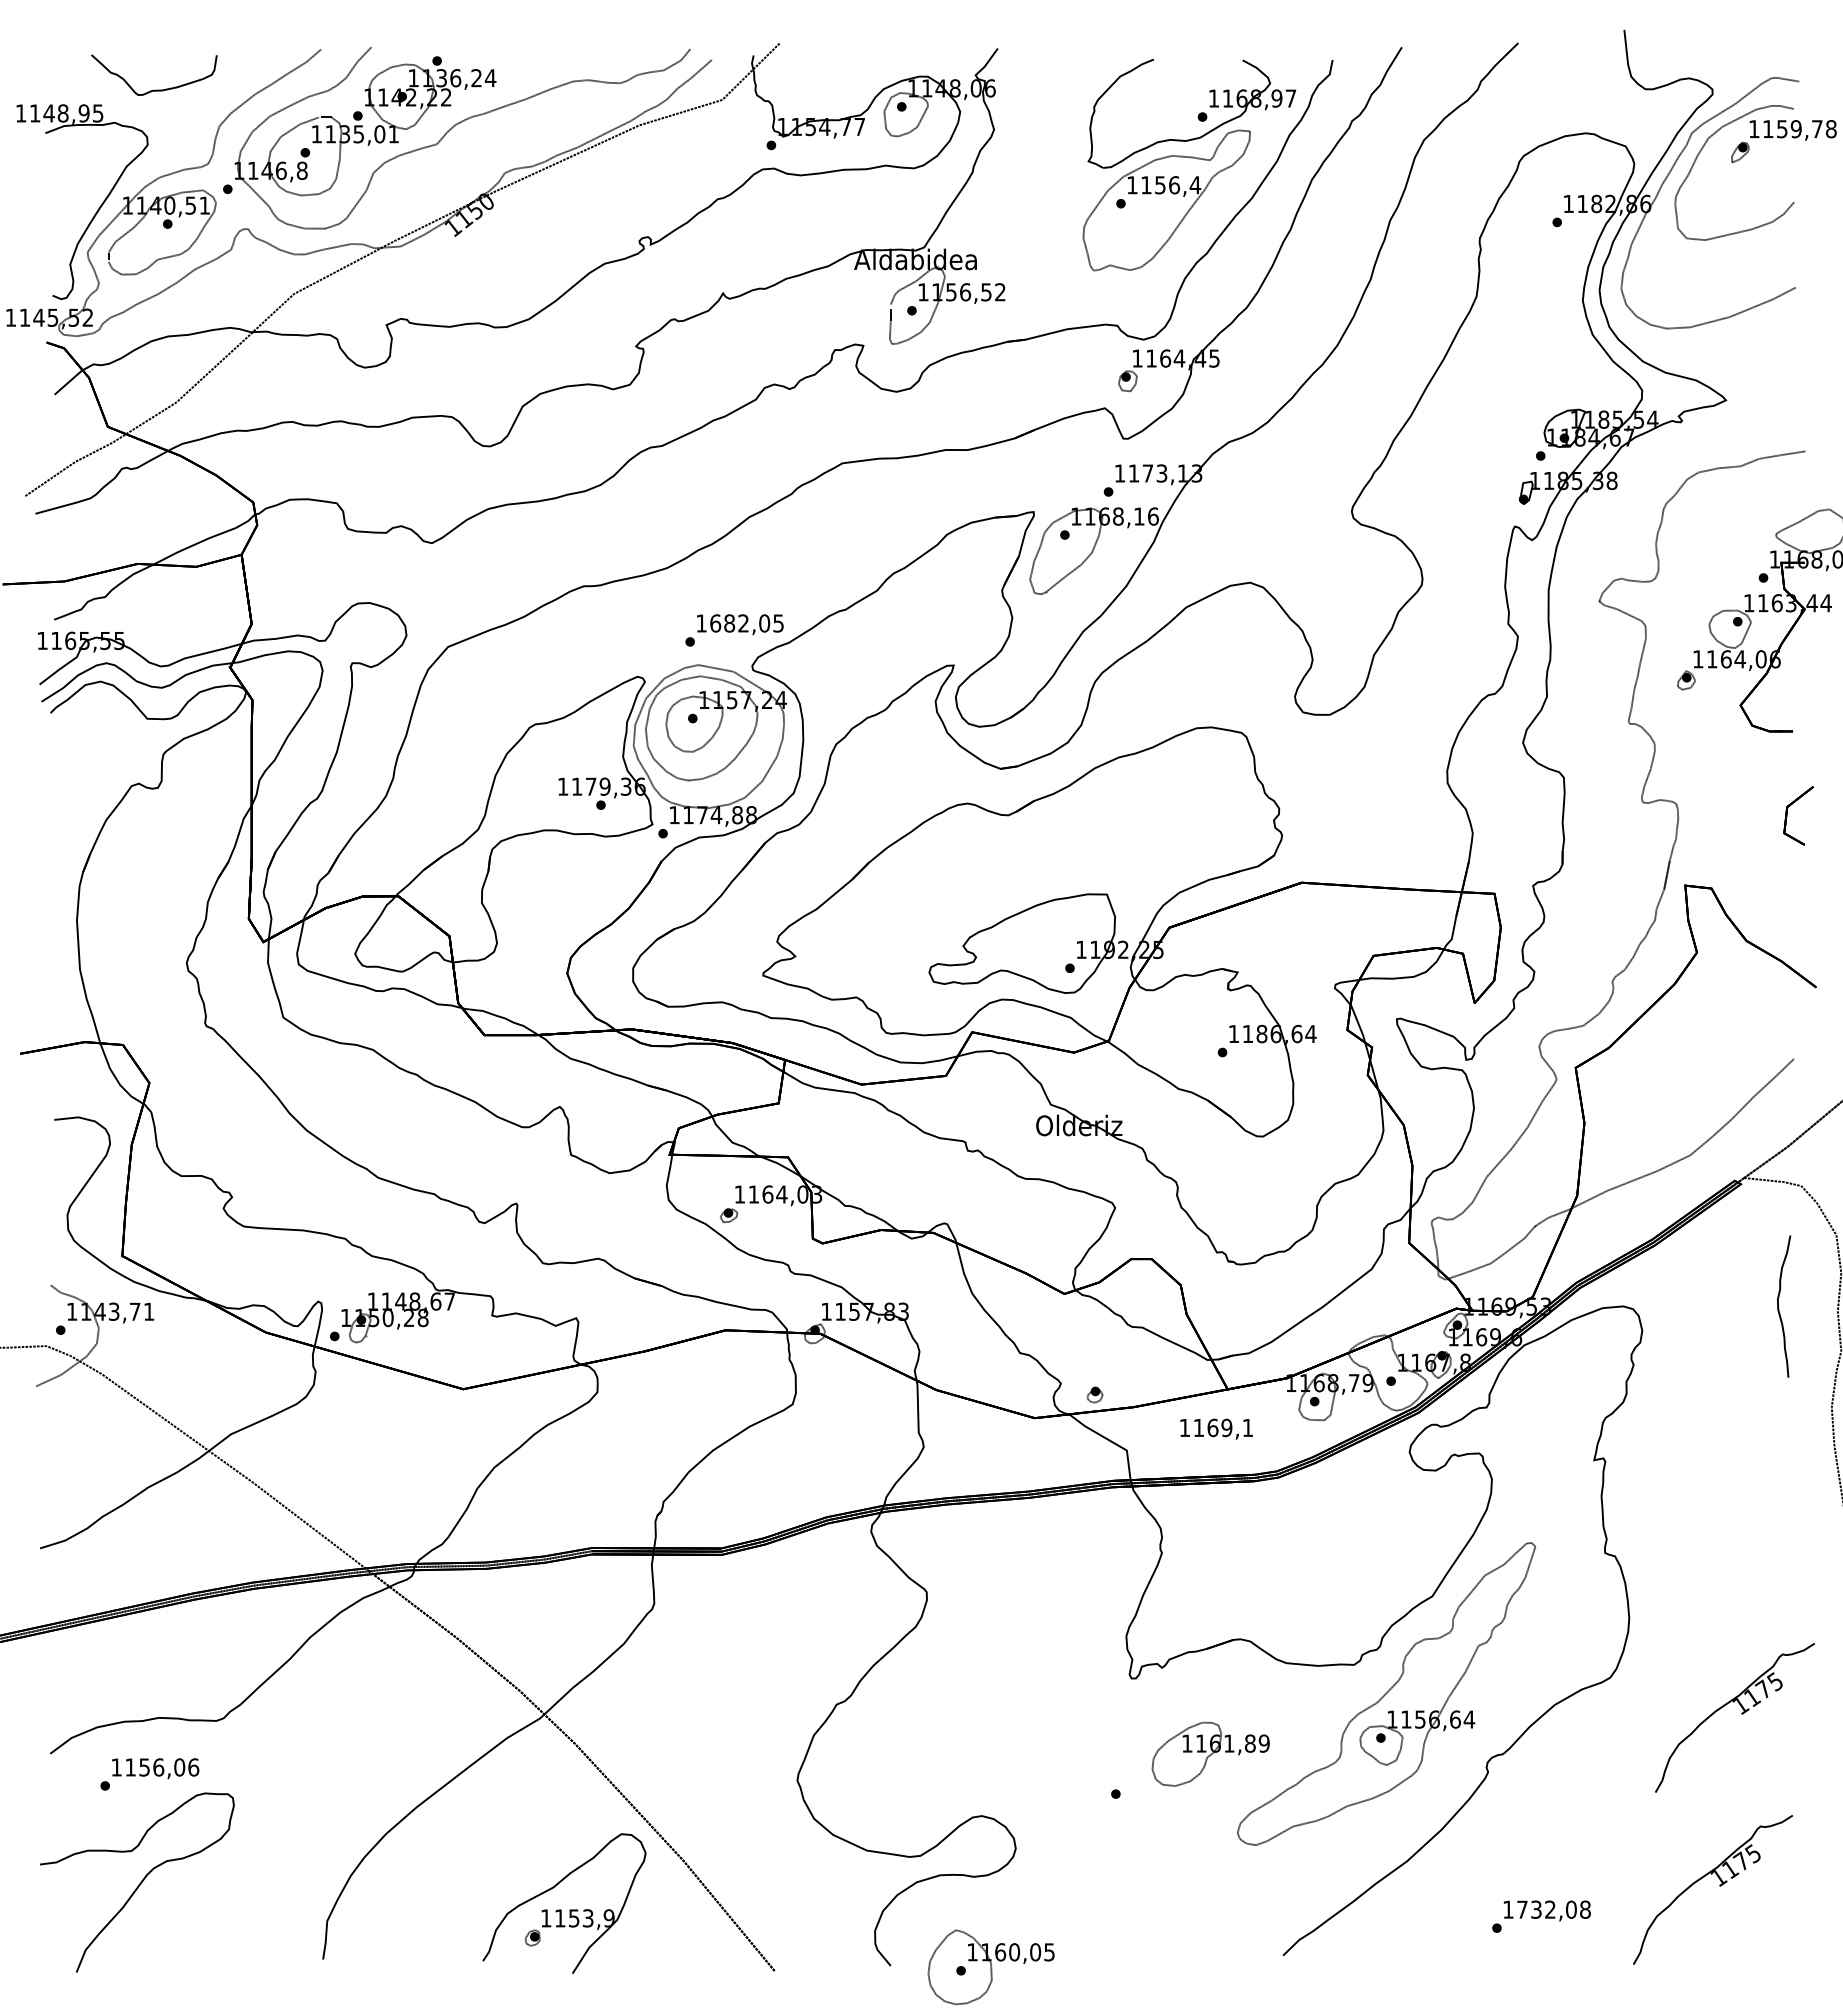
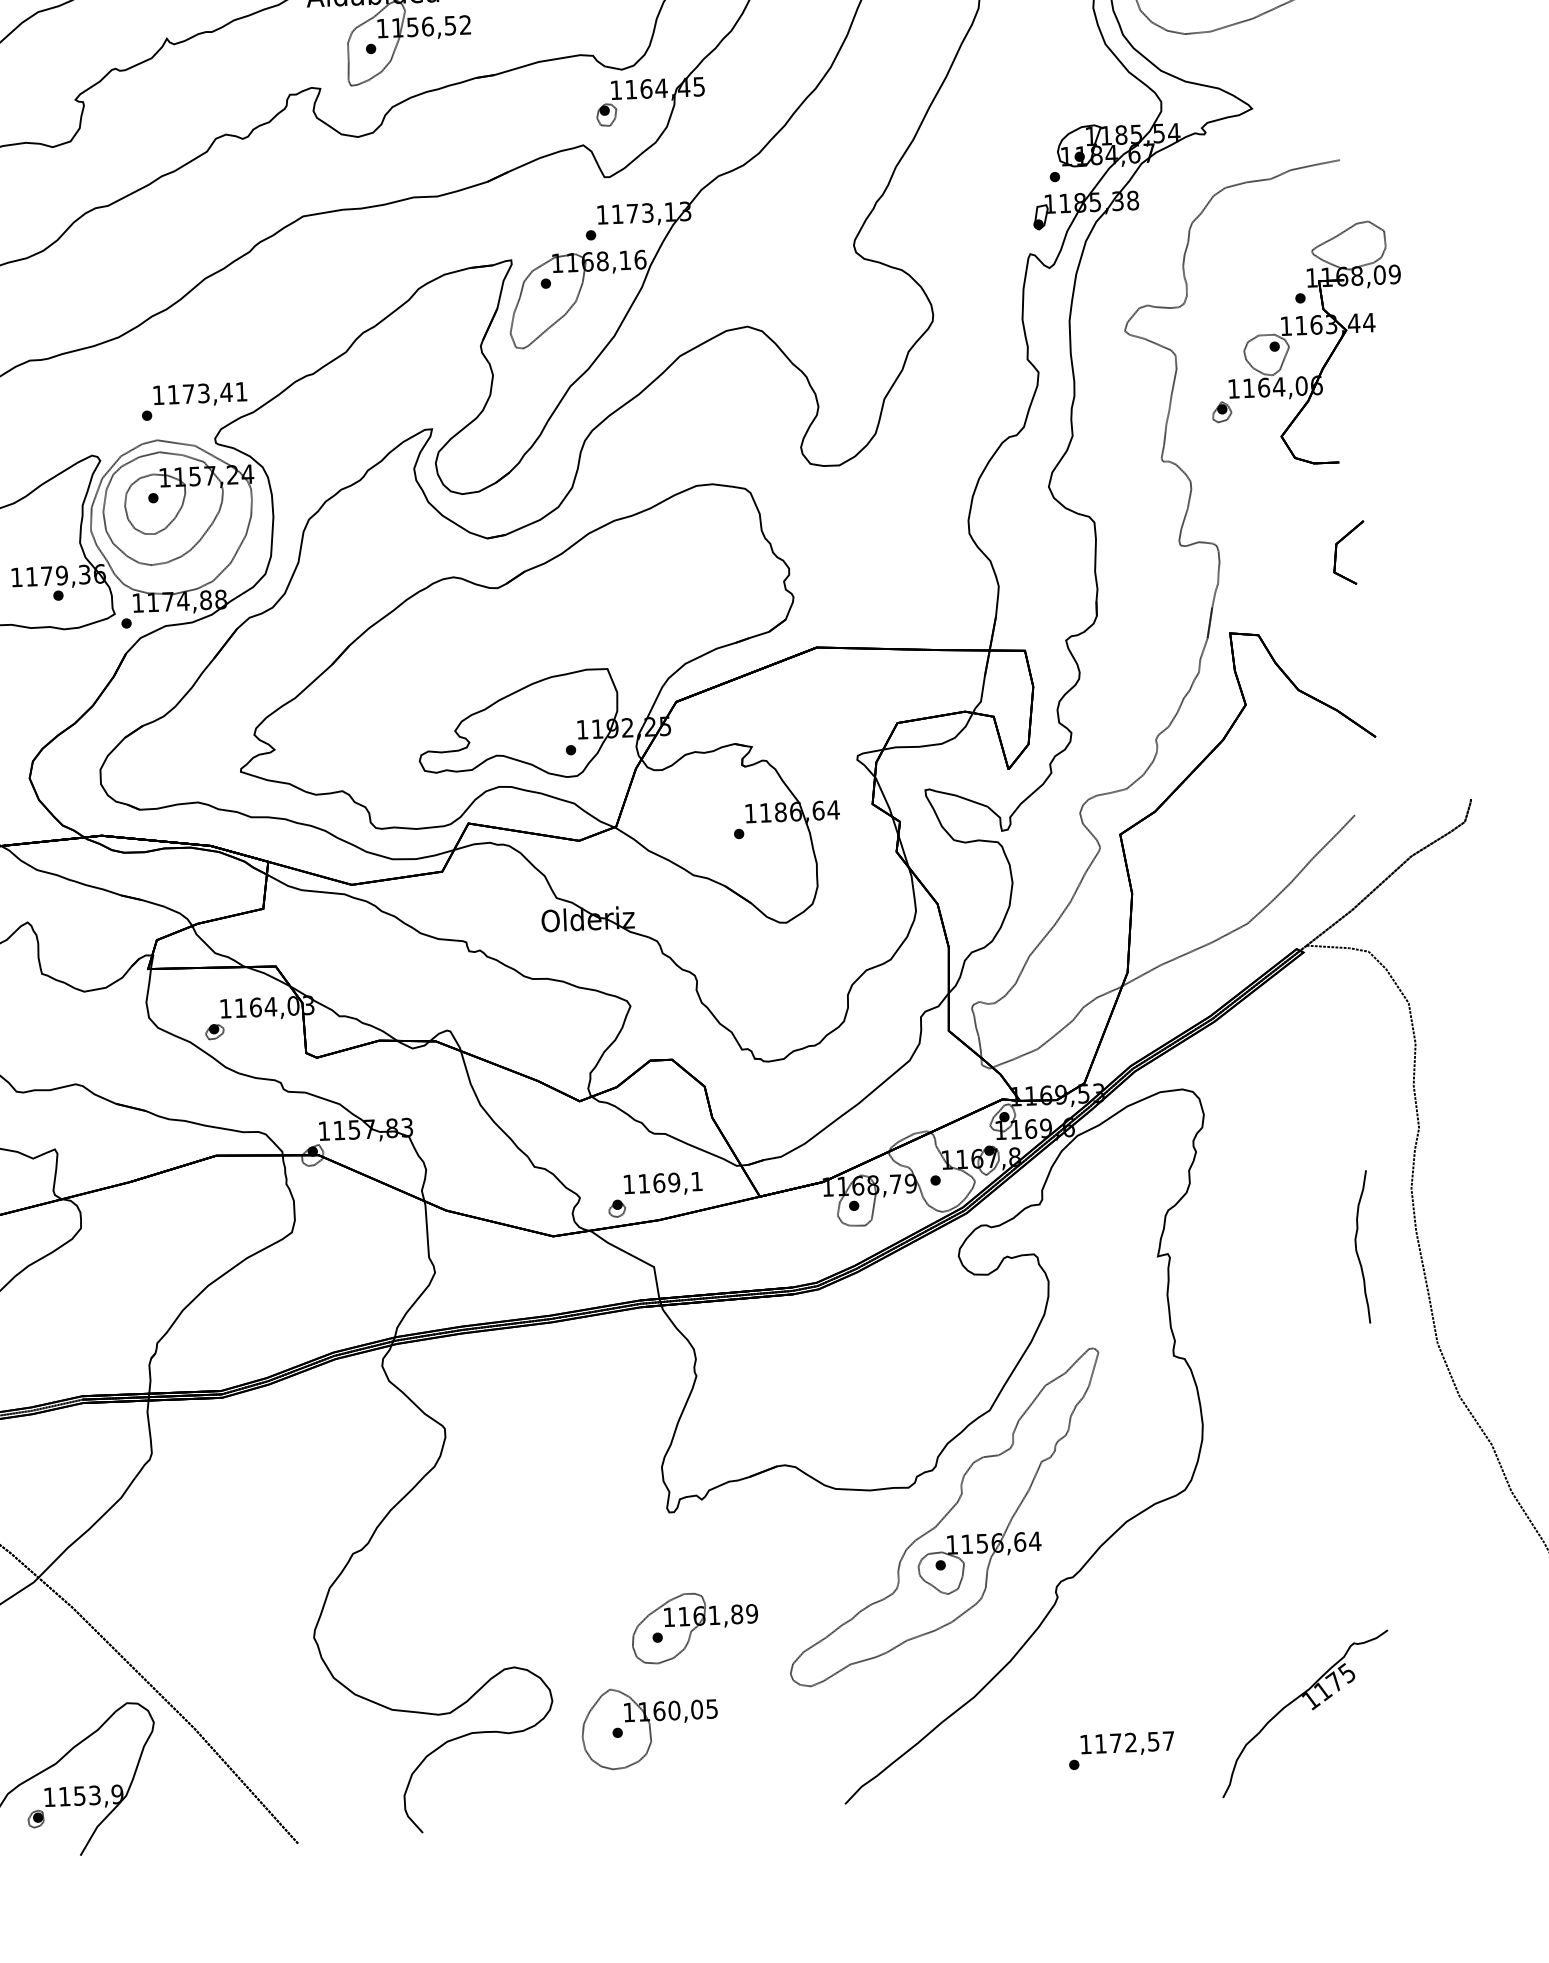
text: (746, 623) -> (206, 393), 1682,05 -> 1173,41
curve: (1779, 1307) -> (1357, 1248), moved
text: (1216, 1428) -> (663, 1183), moved
part: (1741, 1714) -> (1328, 1523), removed
part: (1210, 1753) -> (694, 1626), moved
text: (1553, 1909) -> (1134, 1742), 1732,08 -> 1172,57
part: (990, 1967) -> (649, 1728), moved

